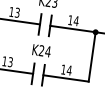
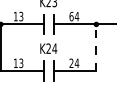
text: (70, 20) -> (71, 16), 14 -> 64
line: (92, 56) -> (96, 47), solid -> dashed
text: (63, 68) -> (71, 62), 14 -> 24

